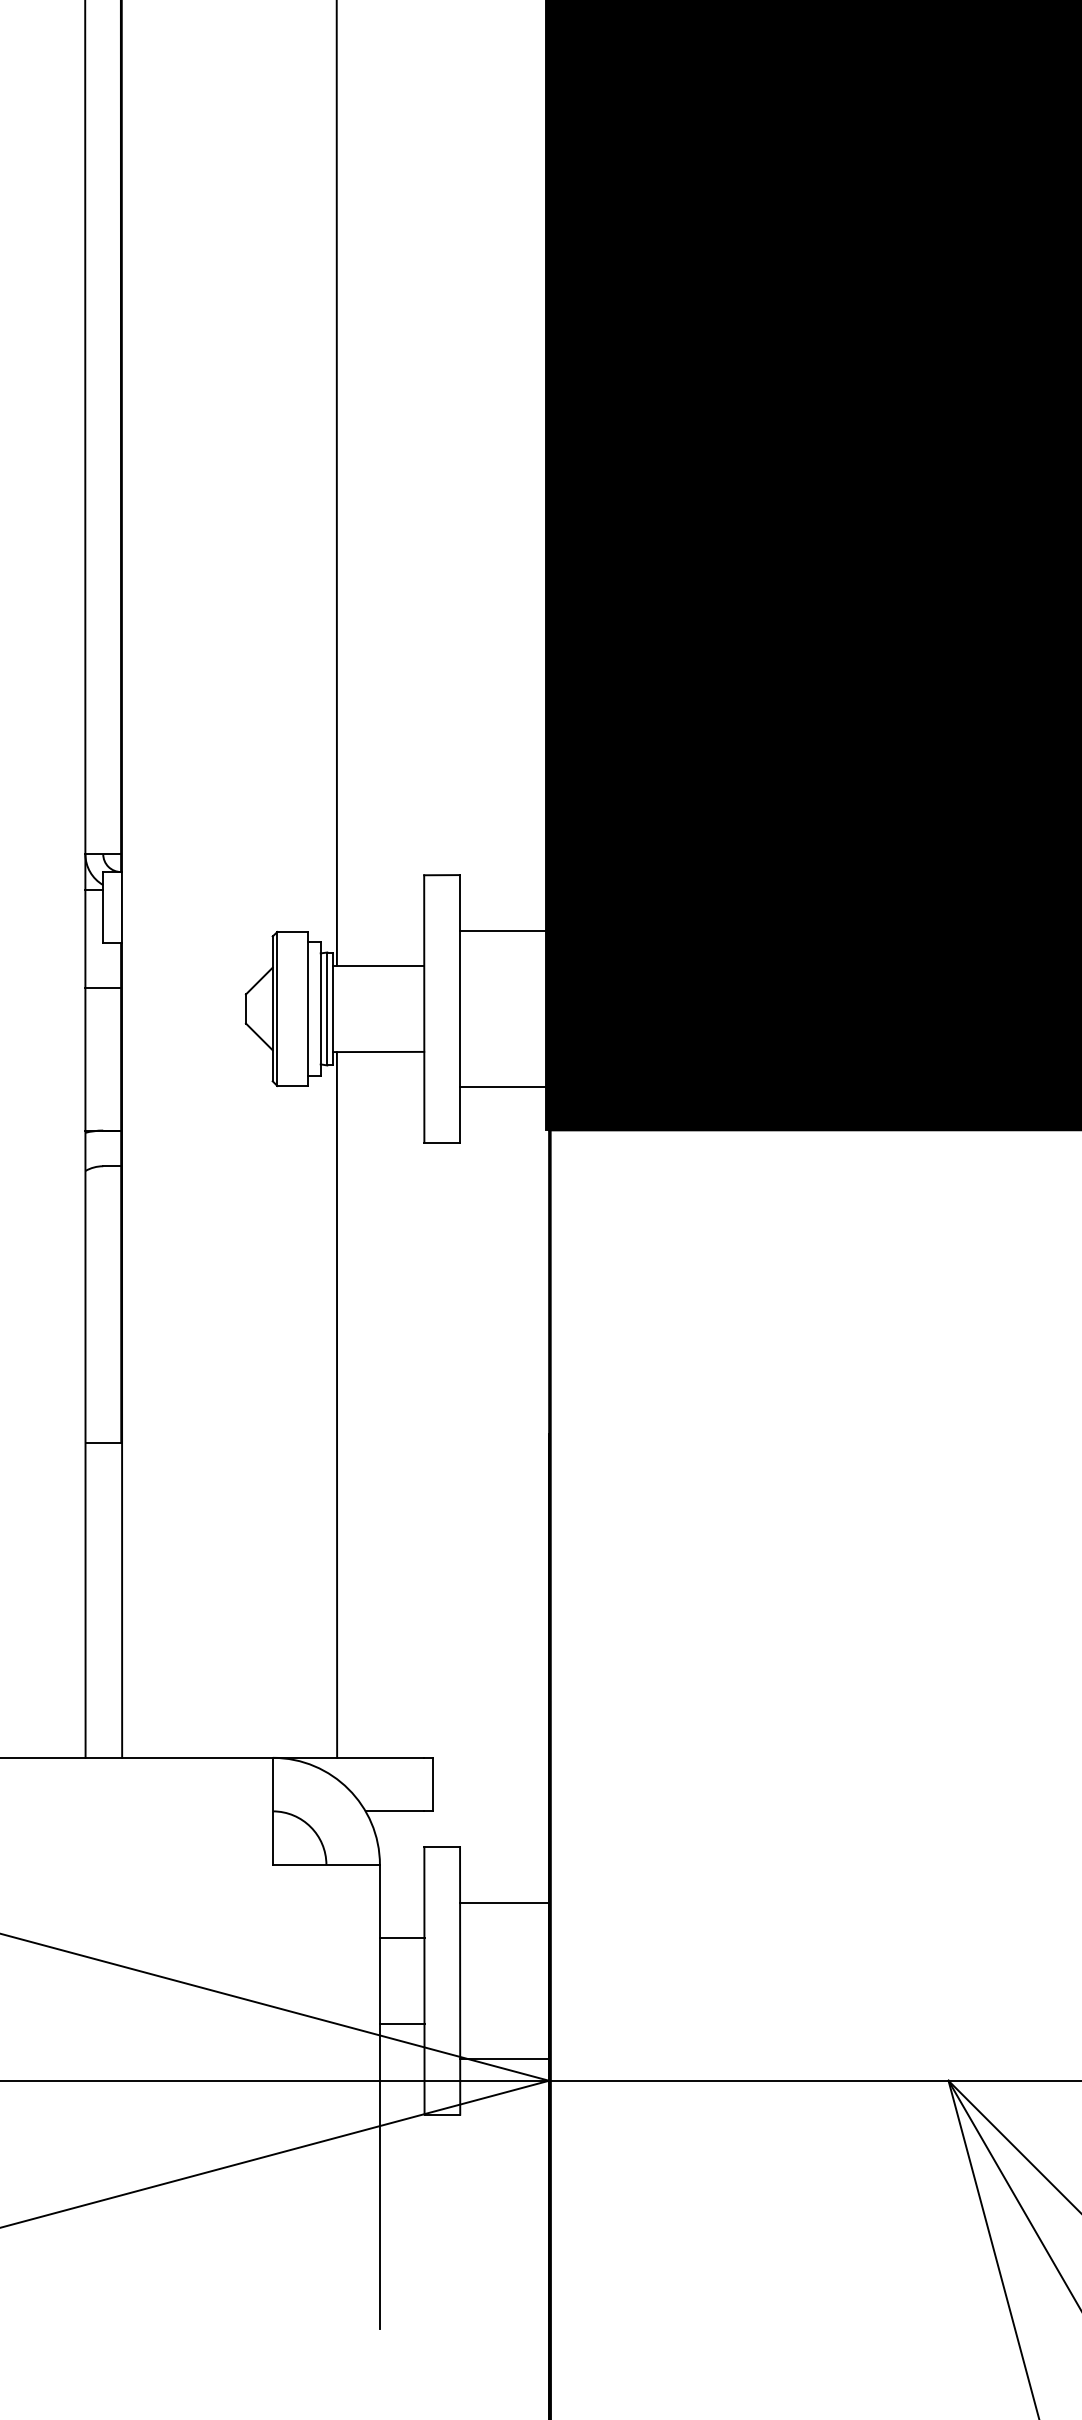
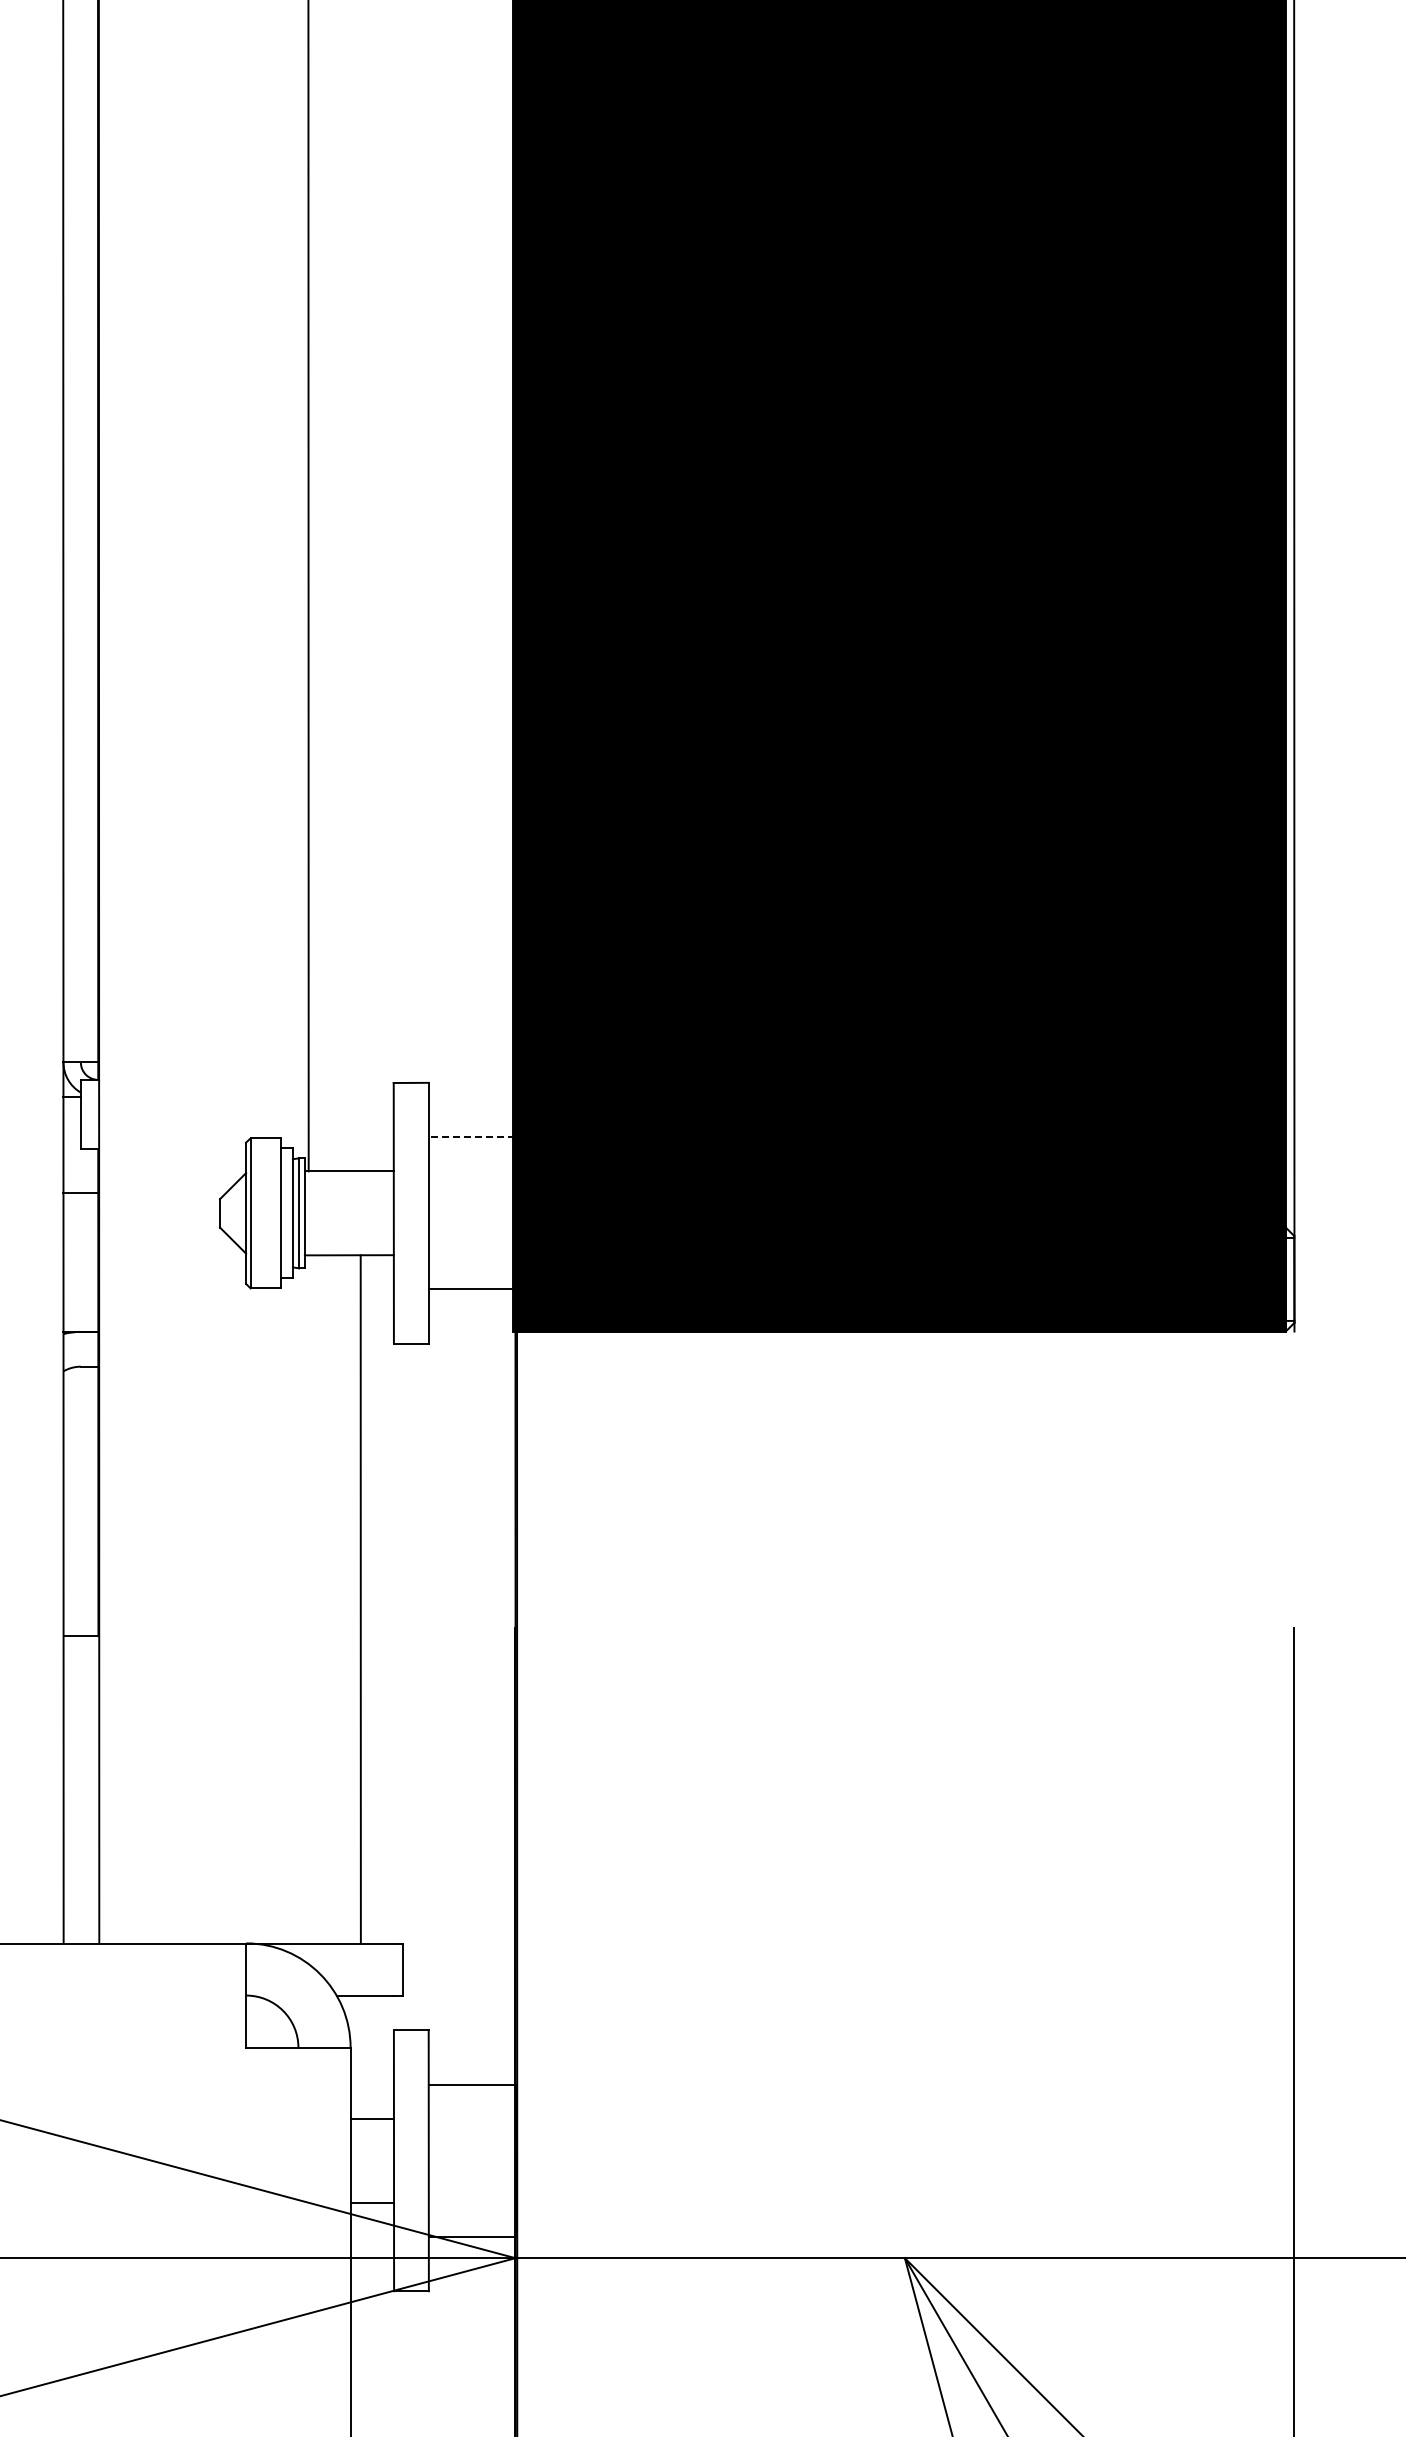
line: (503, 931) -> (471, 1137), solid -> dashed
line: (336, 1405) -> (360, 1599), moved

